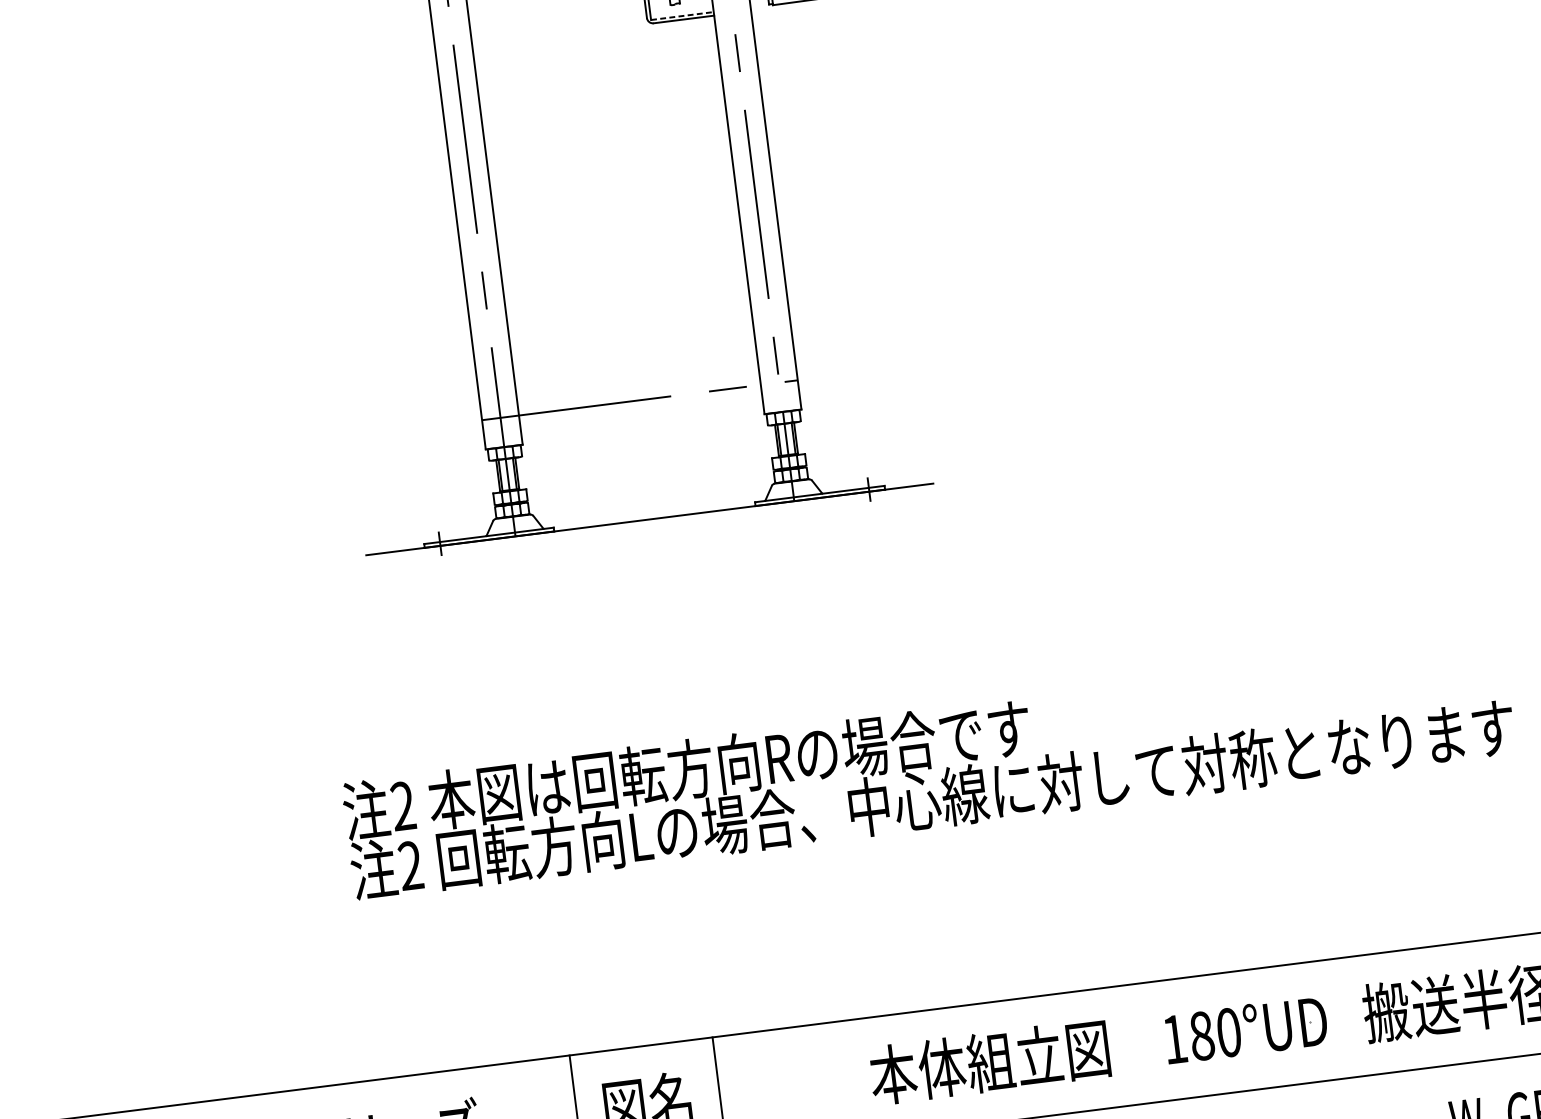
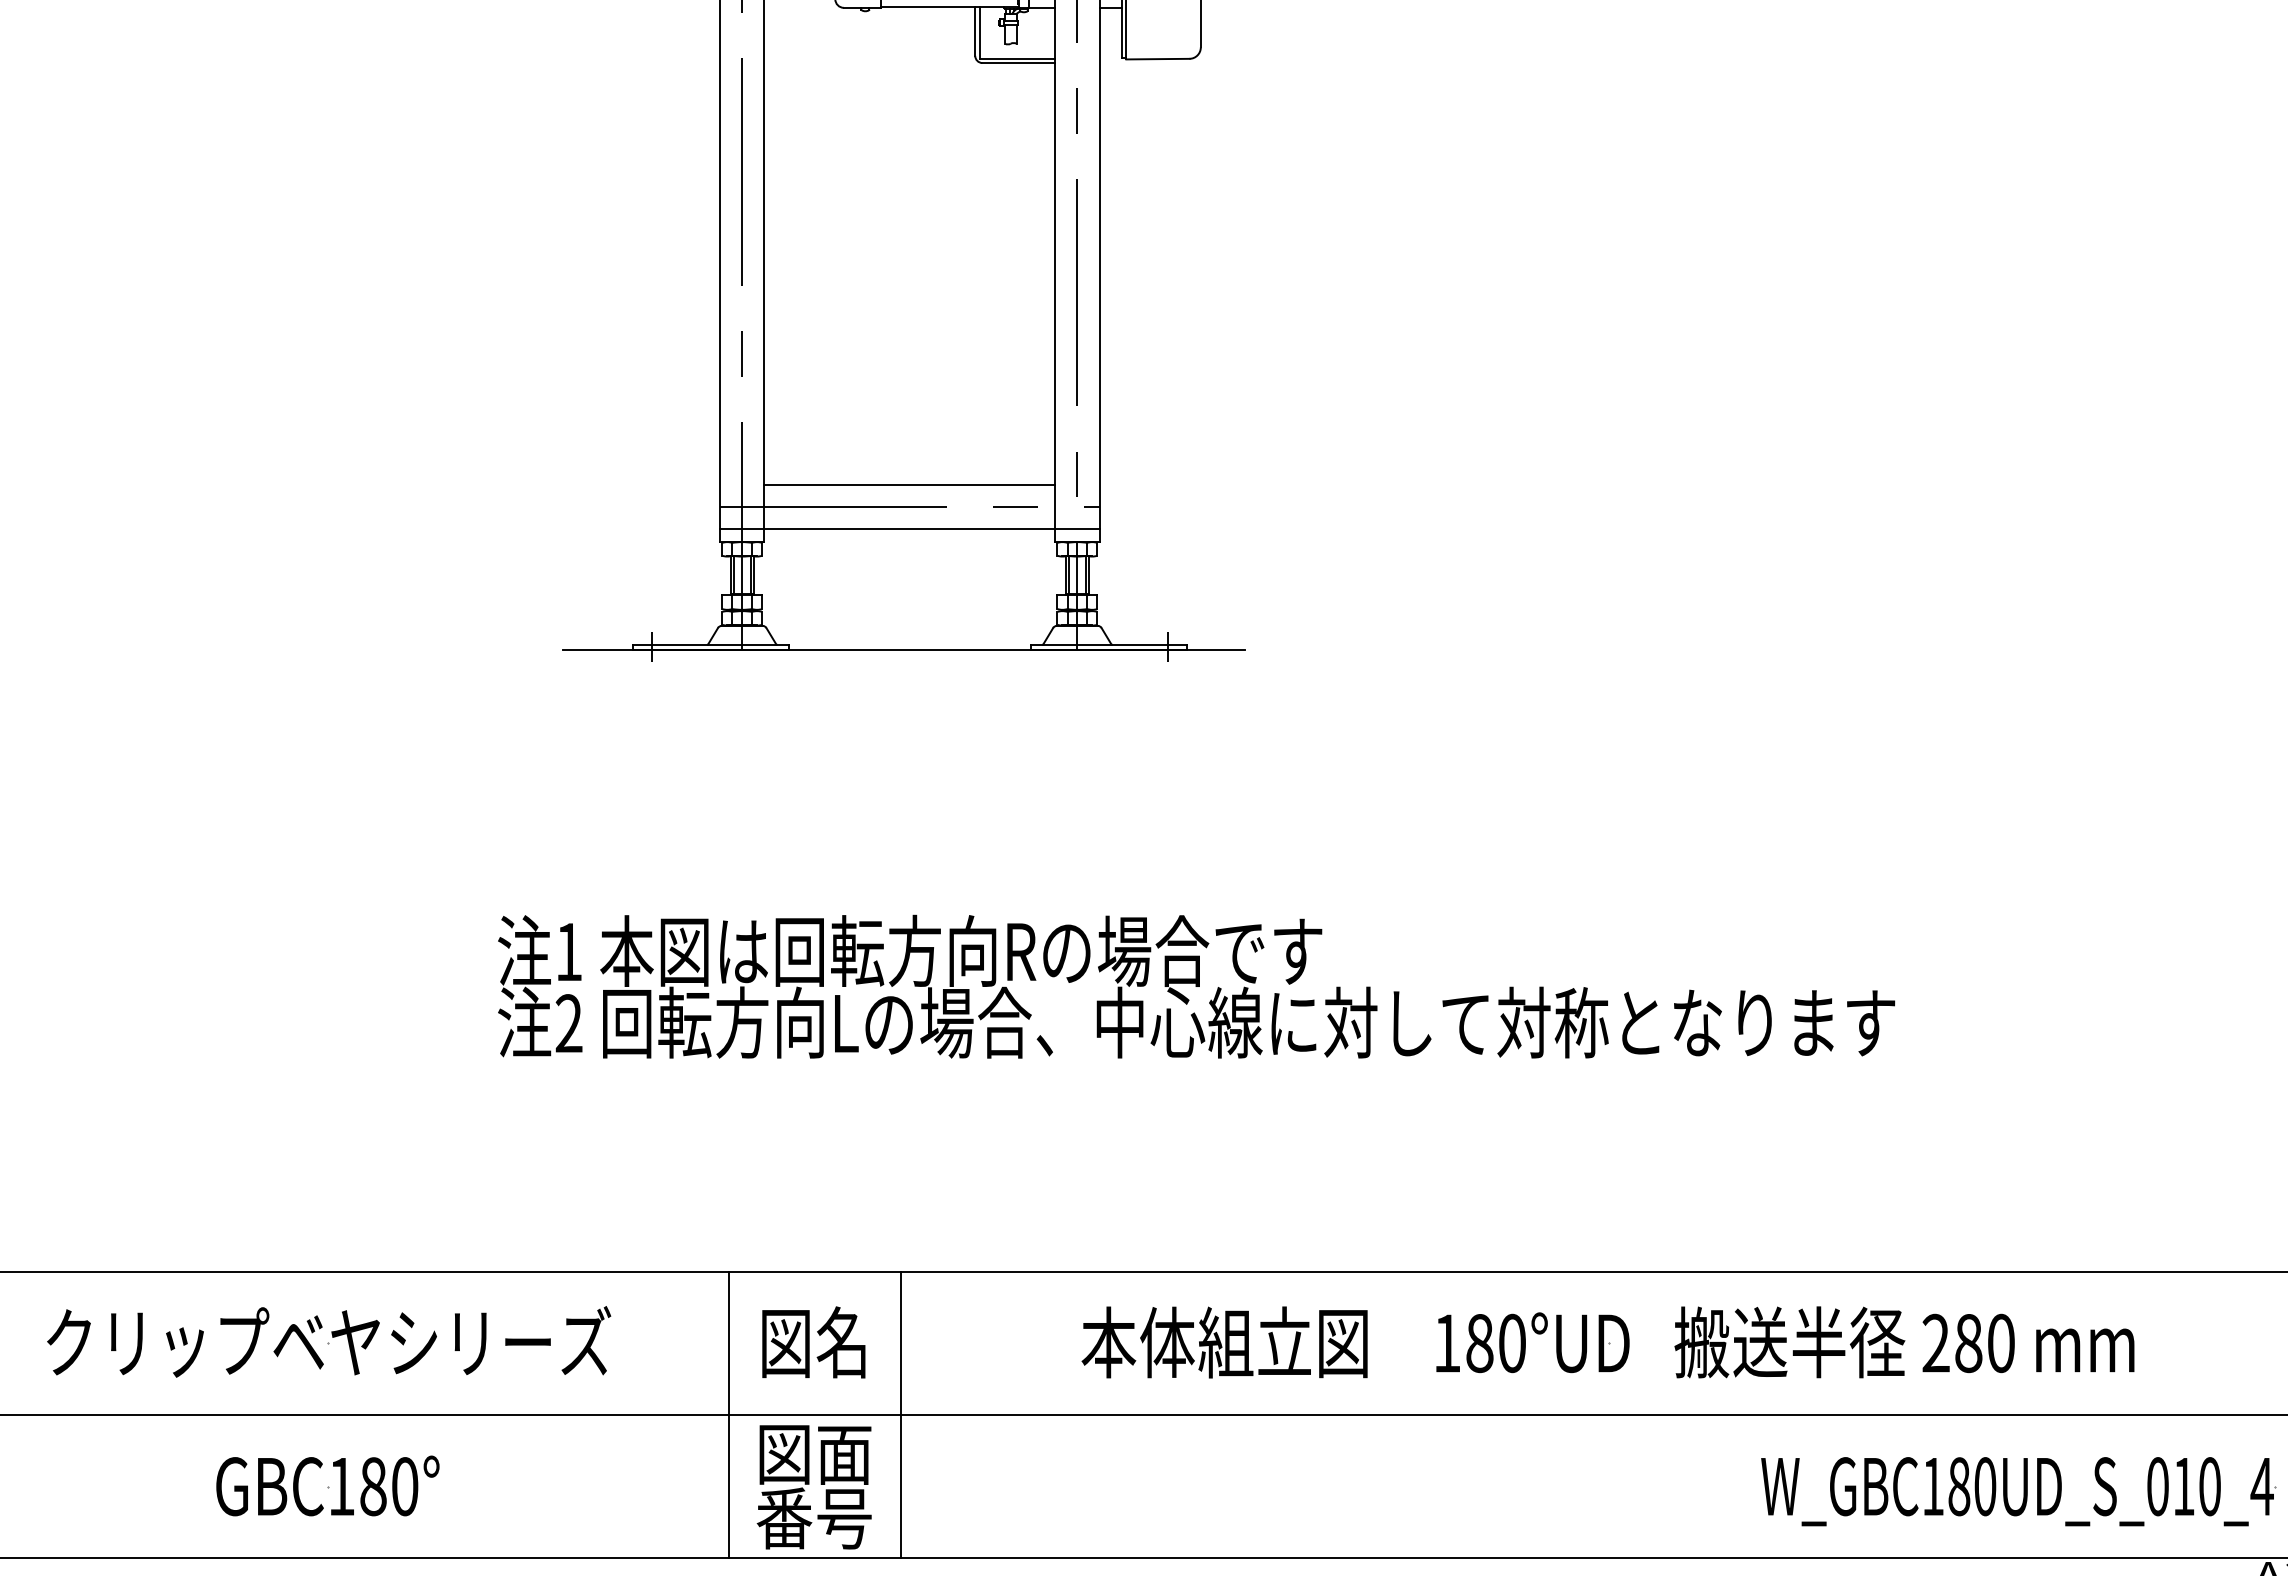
line: (682, 15) -> (1017, 58), dashed -> solid
line: (637, 381) -> (909, 484), added
line: (642, 418) -> (909, 529), added
text: (402, 805) -> (568, 951), 2 -> 1

